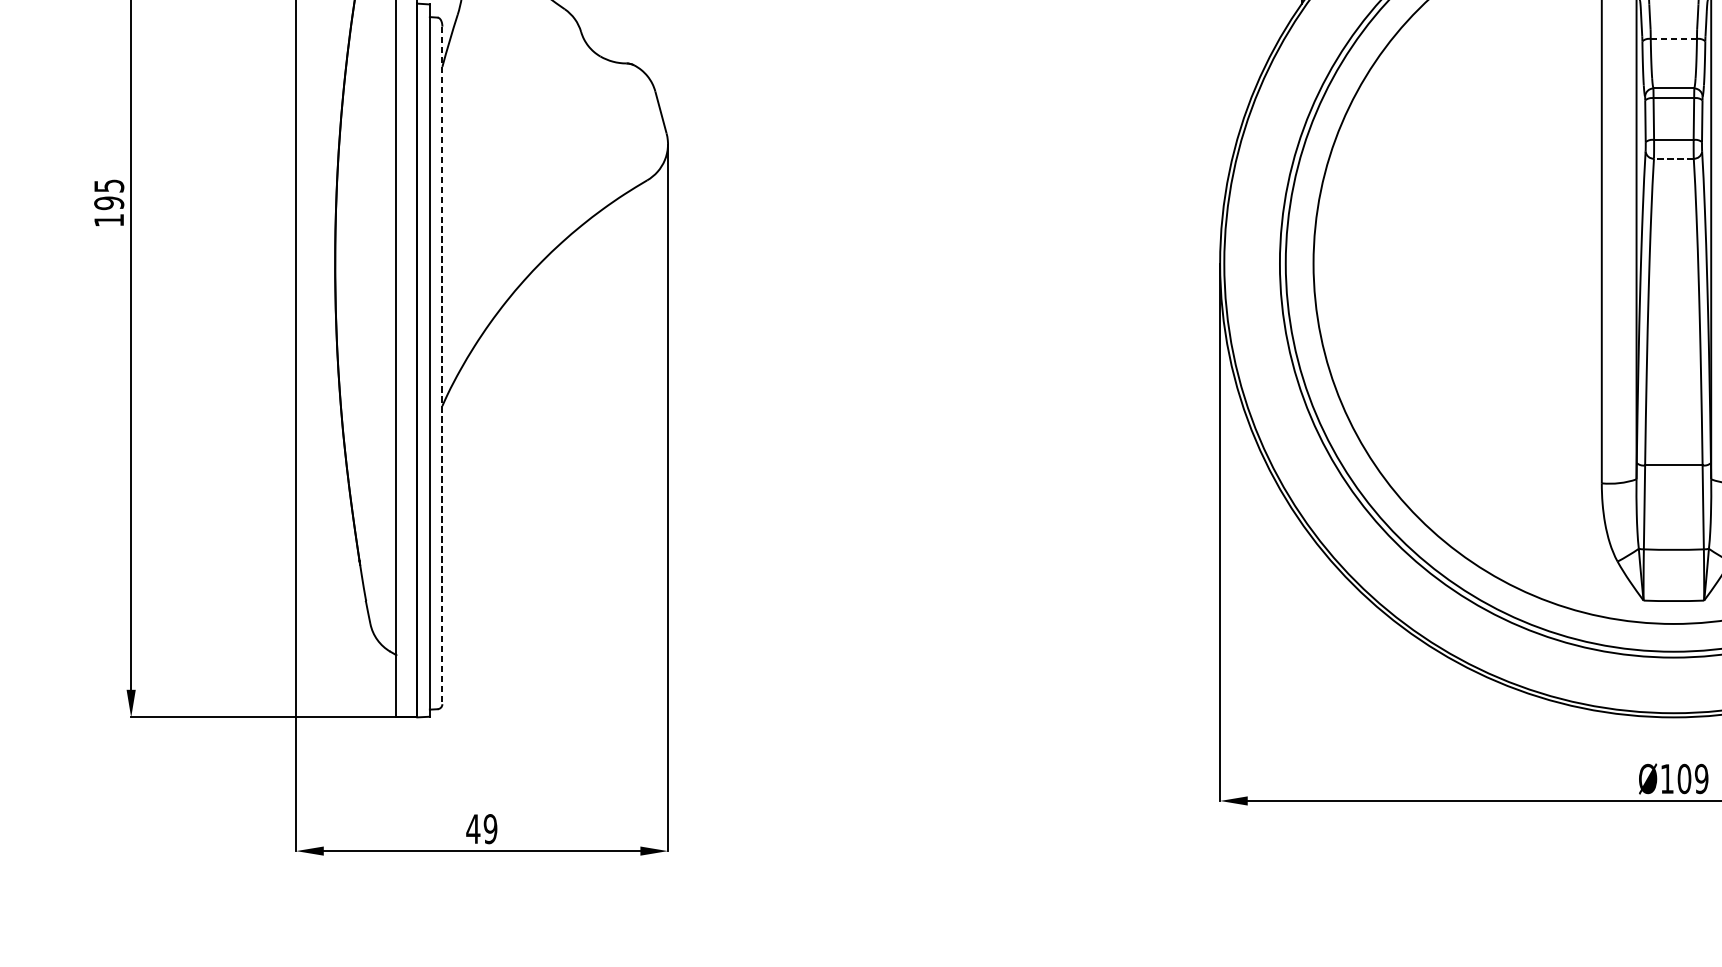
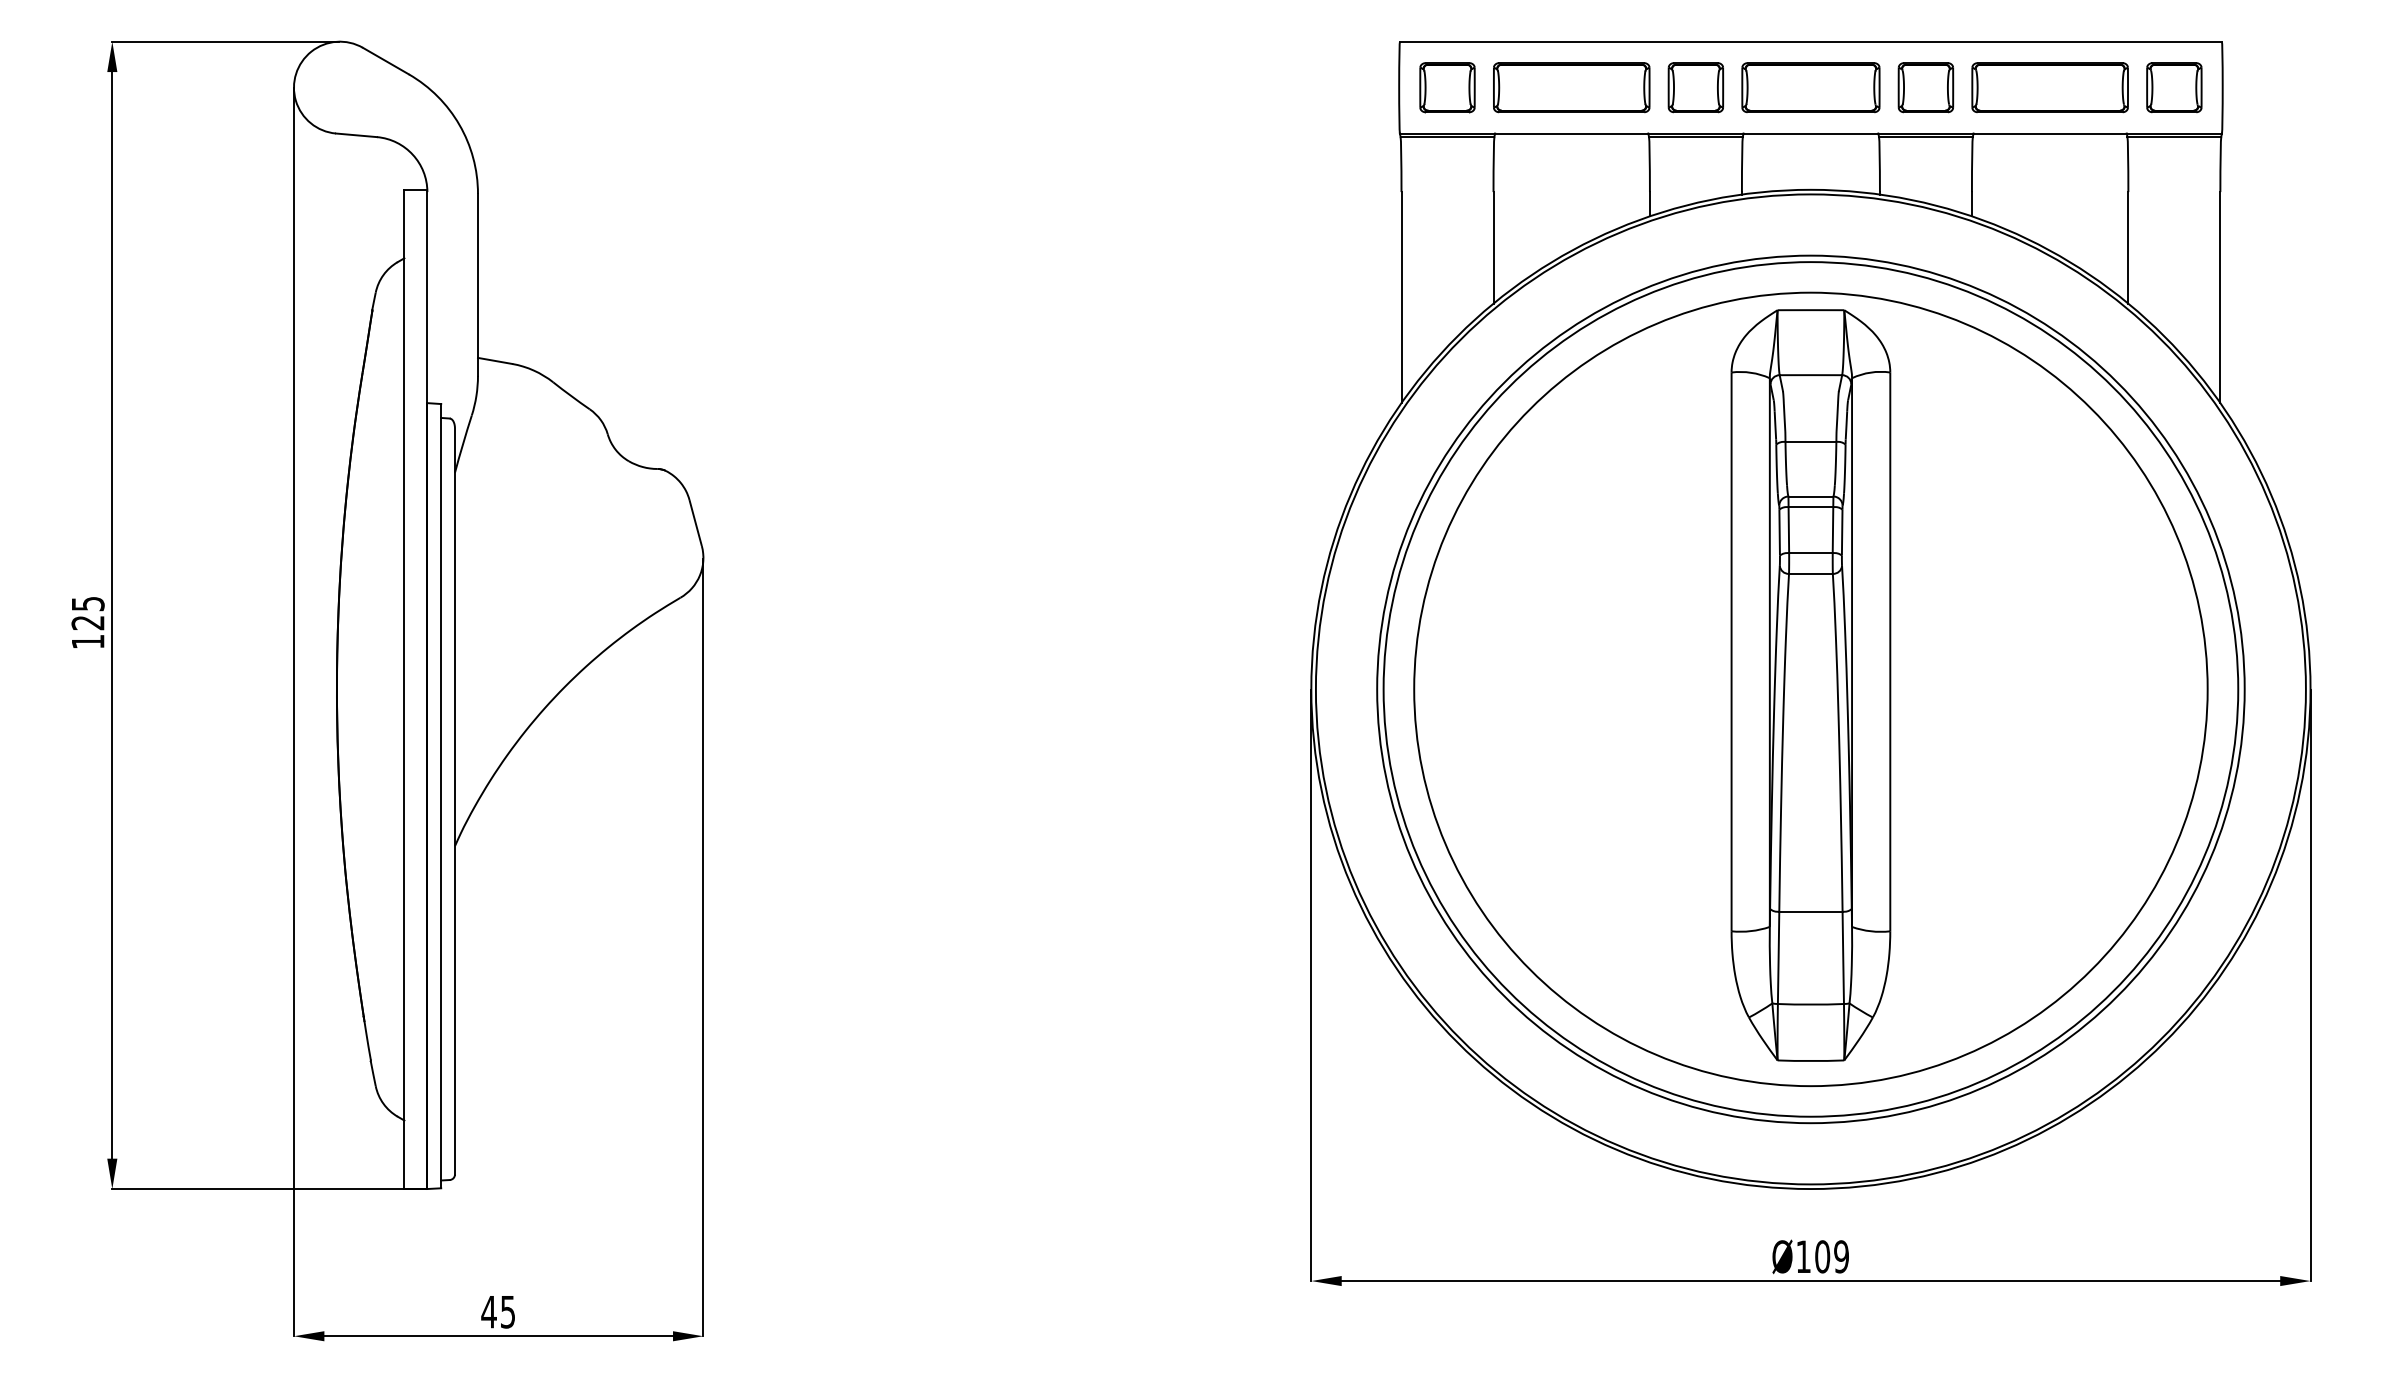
line: (1673, 38) -> (1810, 441), dashed -> solid
line: (1673, 158) -> (1810, 573), dashed -> solid
text: (108, 202) -> (87, 622), 195 -> 125
line: (441, 366) -> (454, 802), dashed -> solid
text: (490, 828) -> (507, 1311), 49 -> 45

